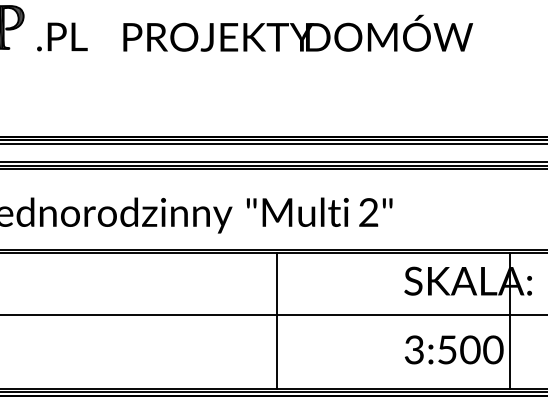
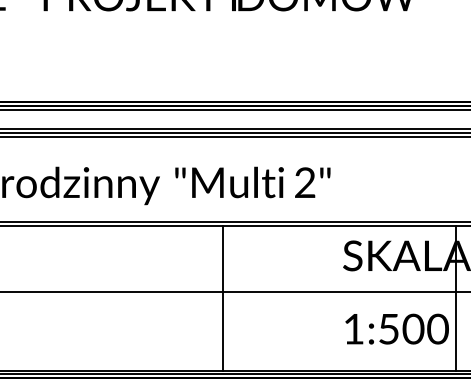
line: (276, 320) -> (222, 297), moved
text: (413, 349) -> (352, 328), 3:500 -> 1:500

